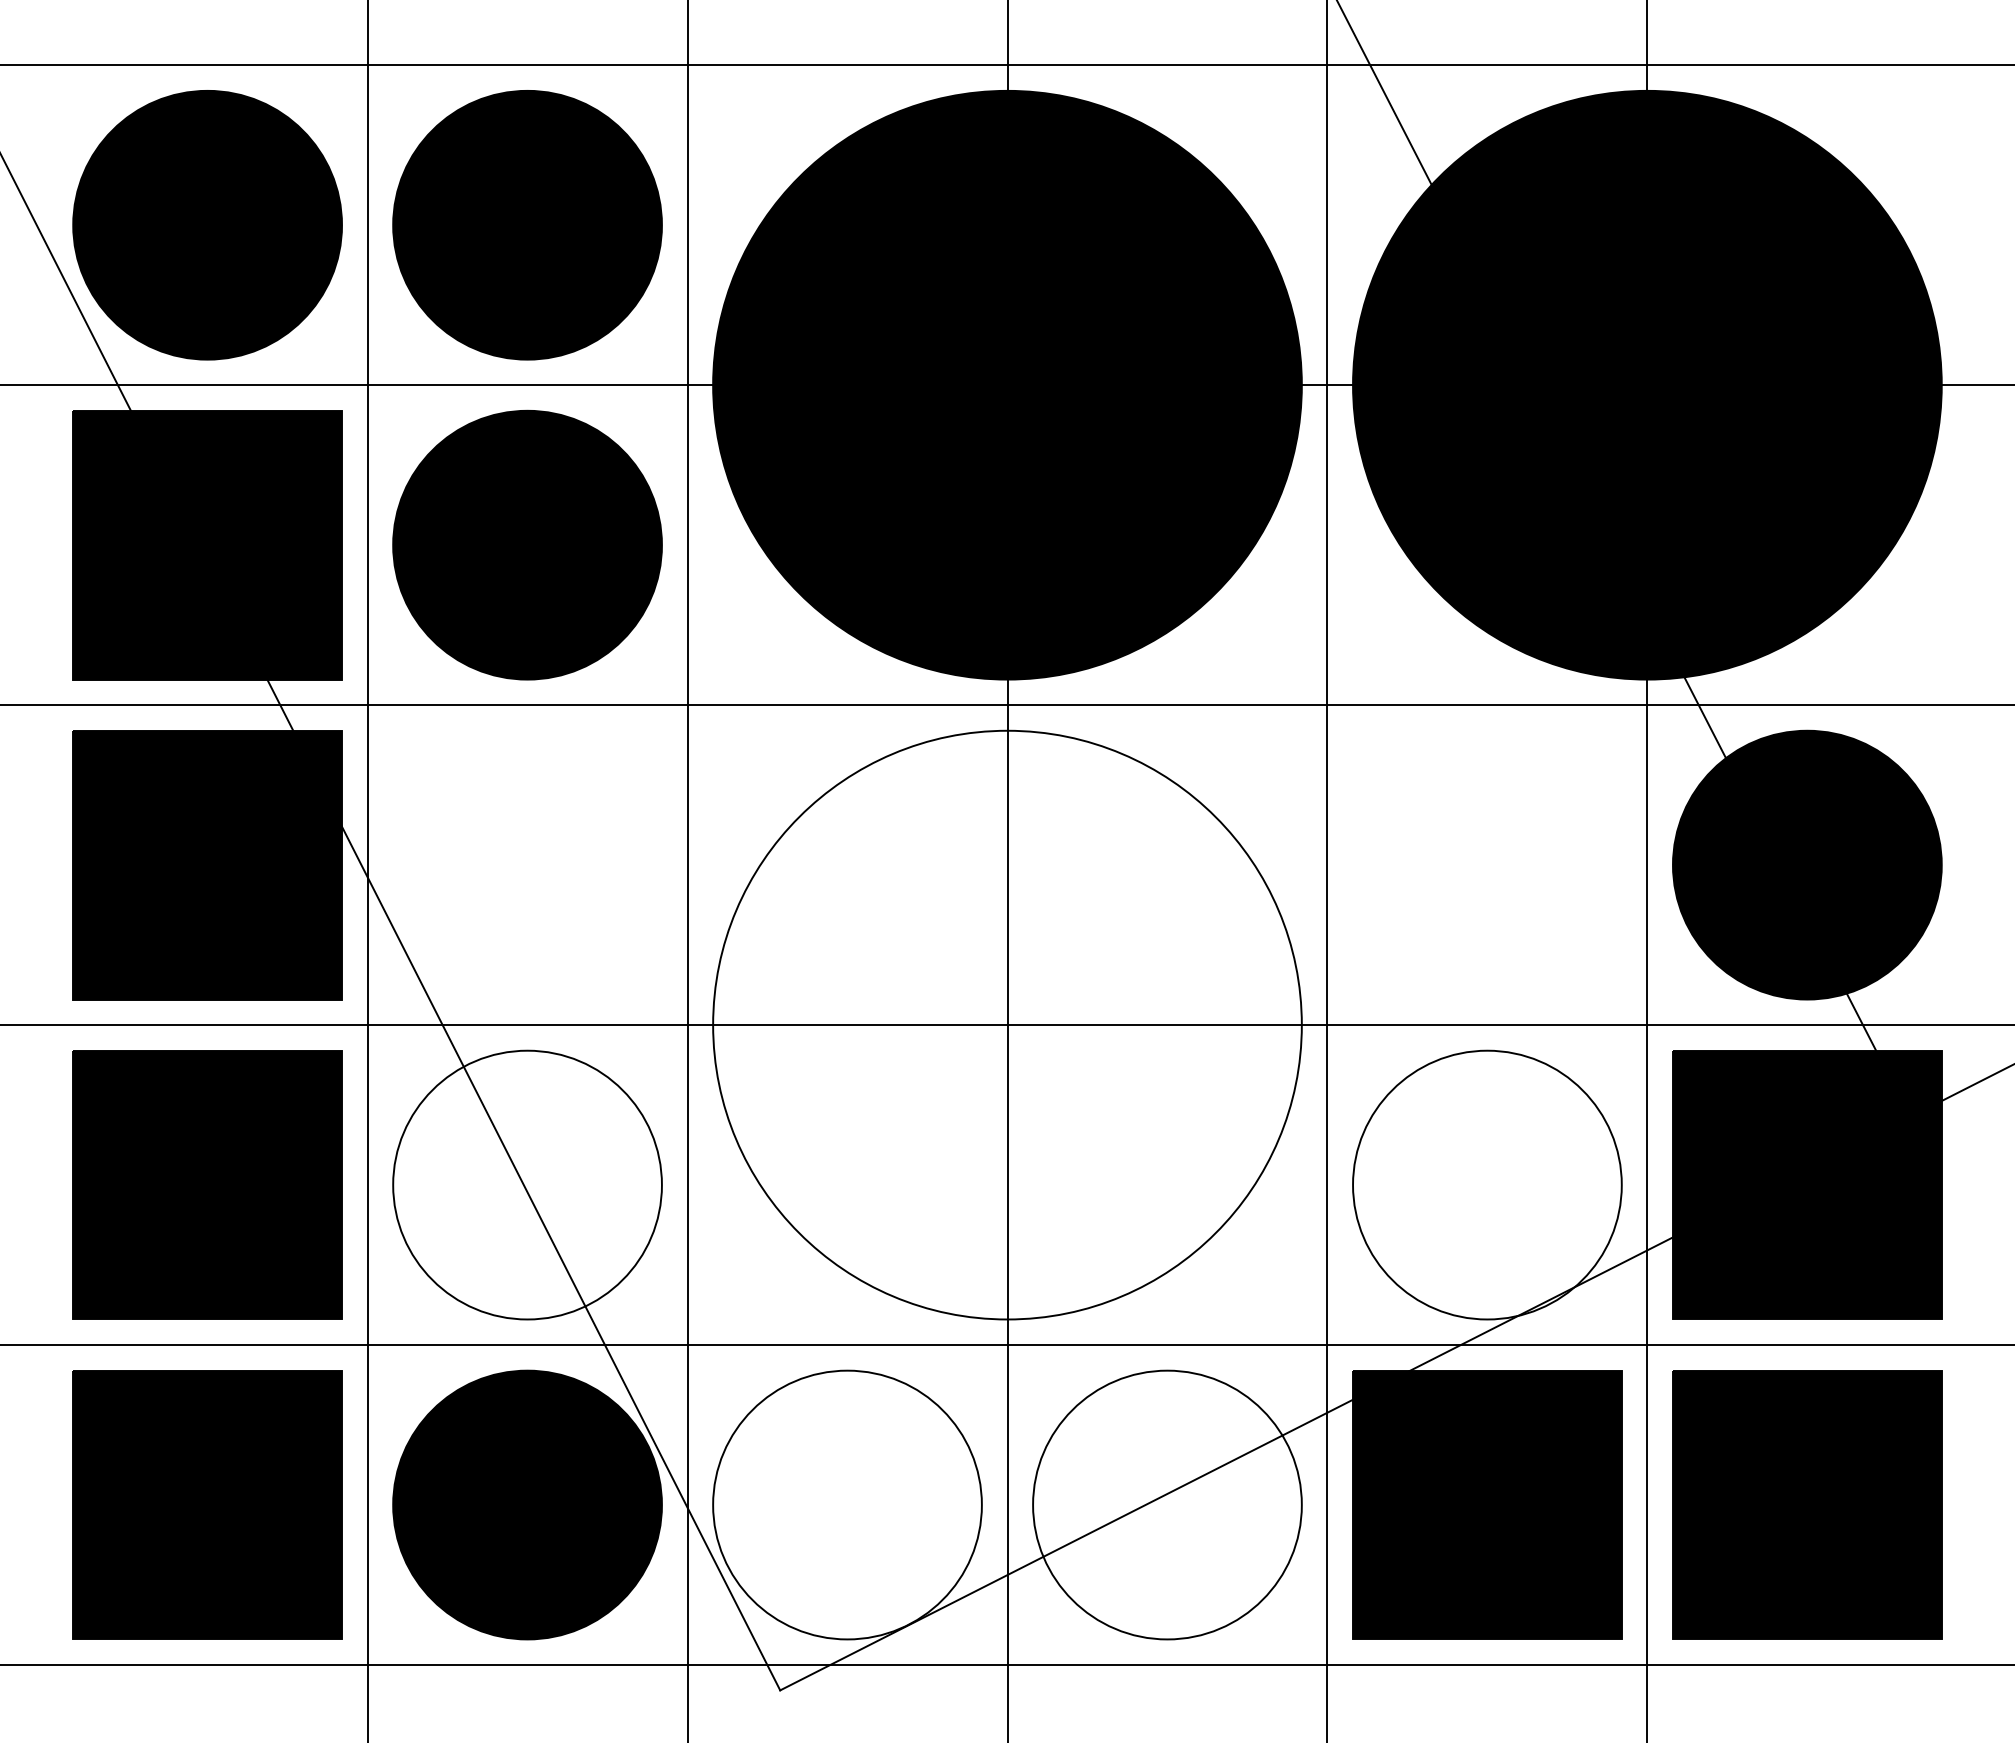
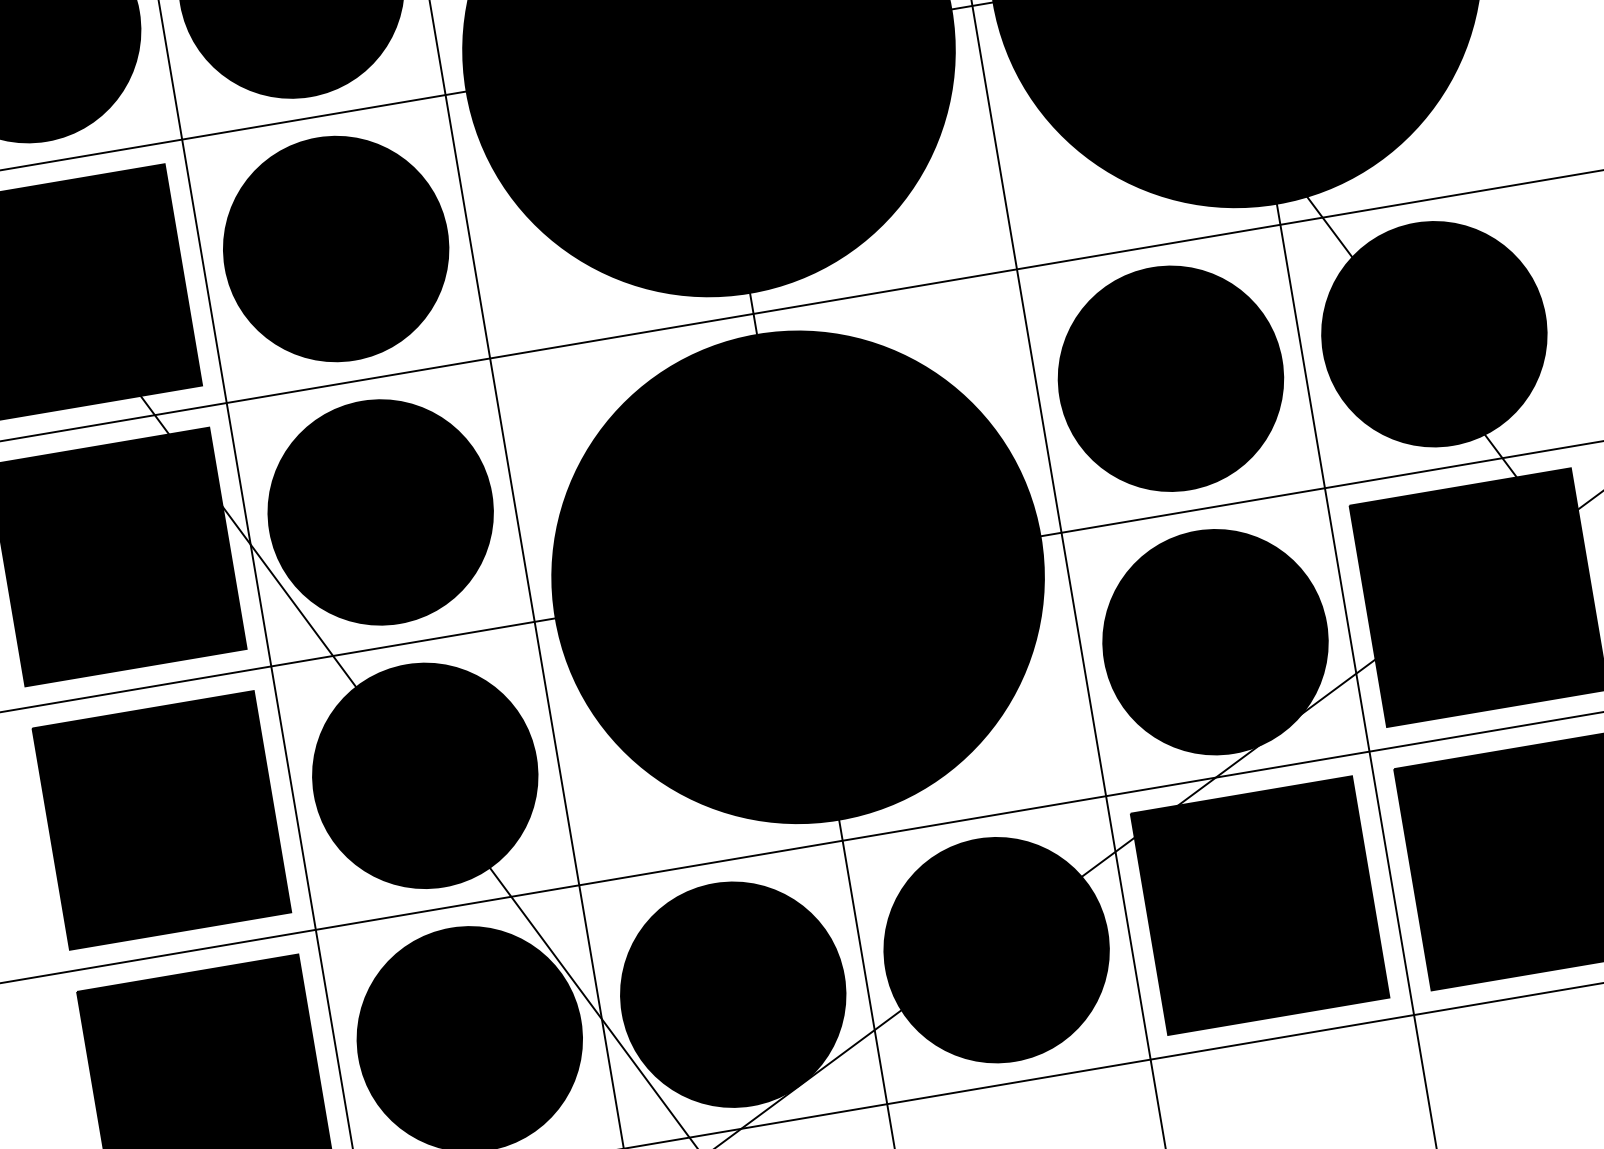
part: (527, 864) -> (380, 511), added
part: (1487, 864) -> (1170, 378), added
fill: (1007, 1024) -> (798, 576), added
fill: (527, 1184) -> (425, 775), added
fill: (1487, 1184) -> (1215, 641), added
fill: (847, 1504) -> (733, 994), added
fill: (1167, 1504) -> (996, 949), added

